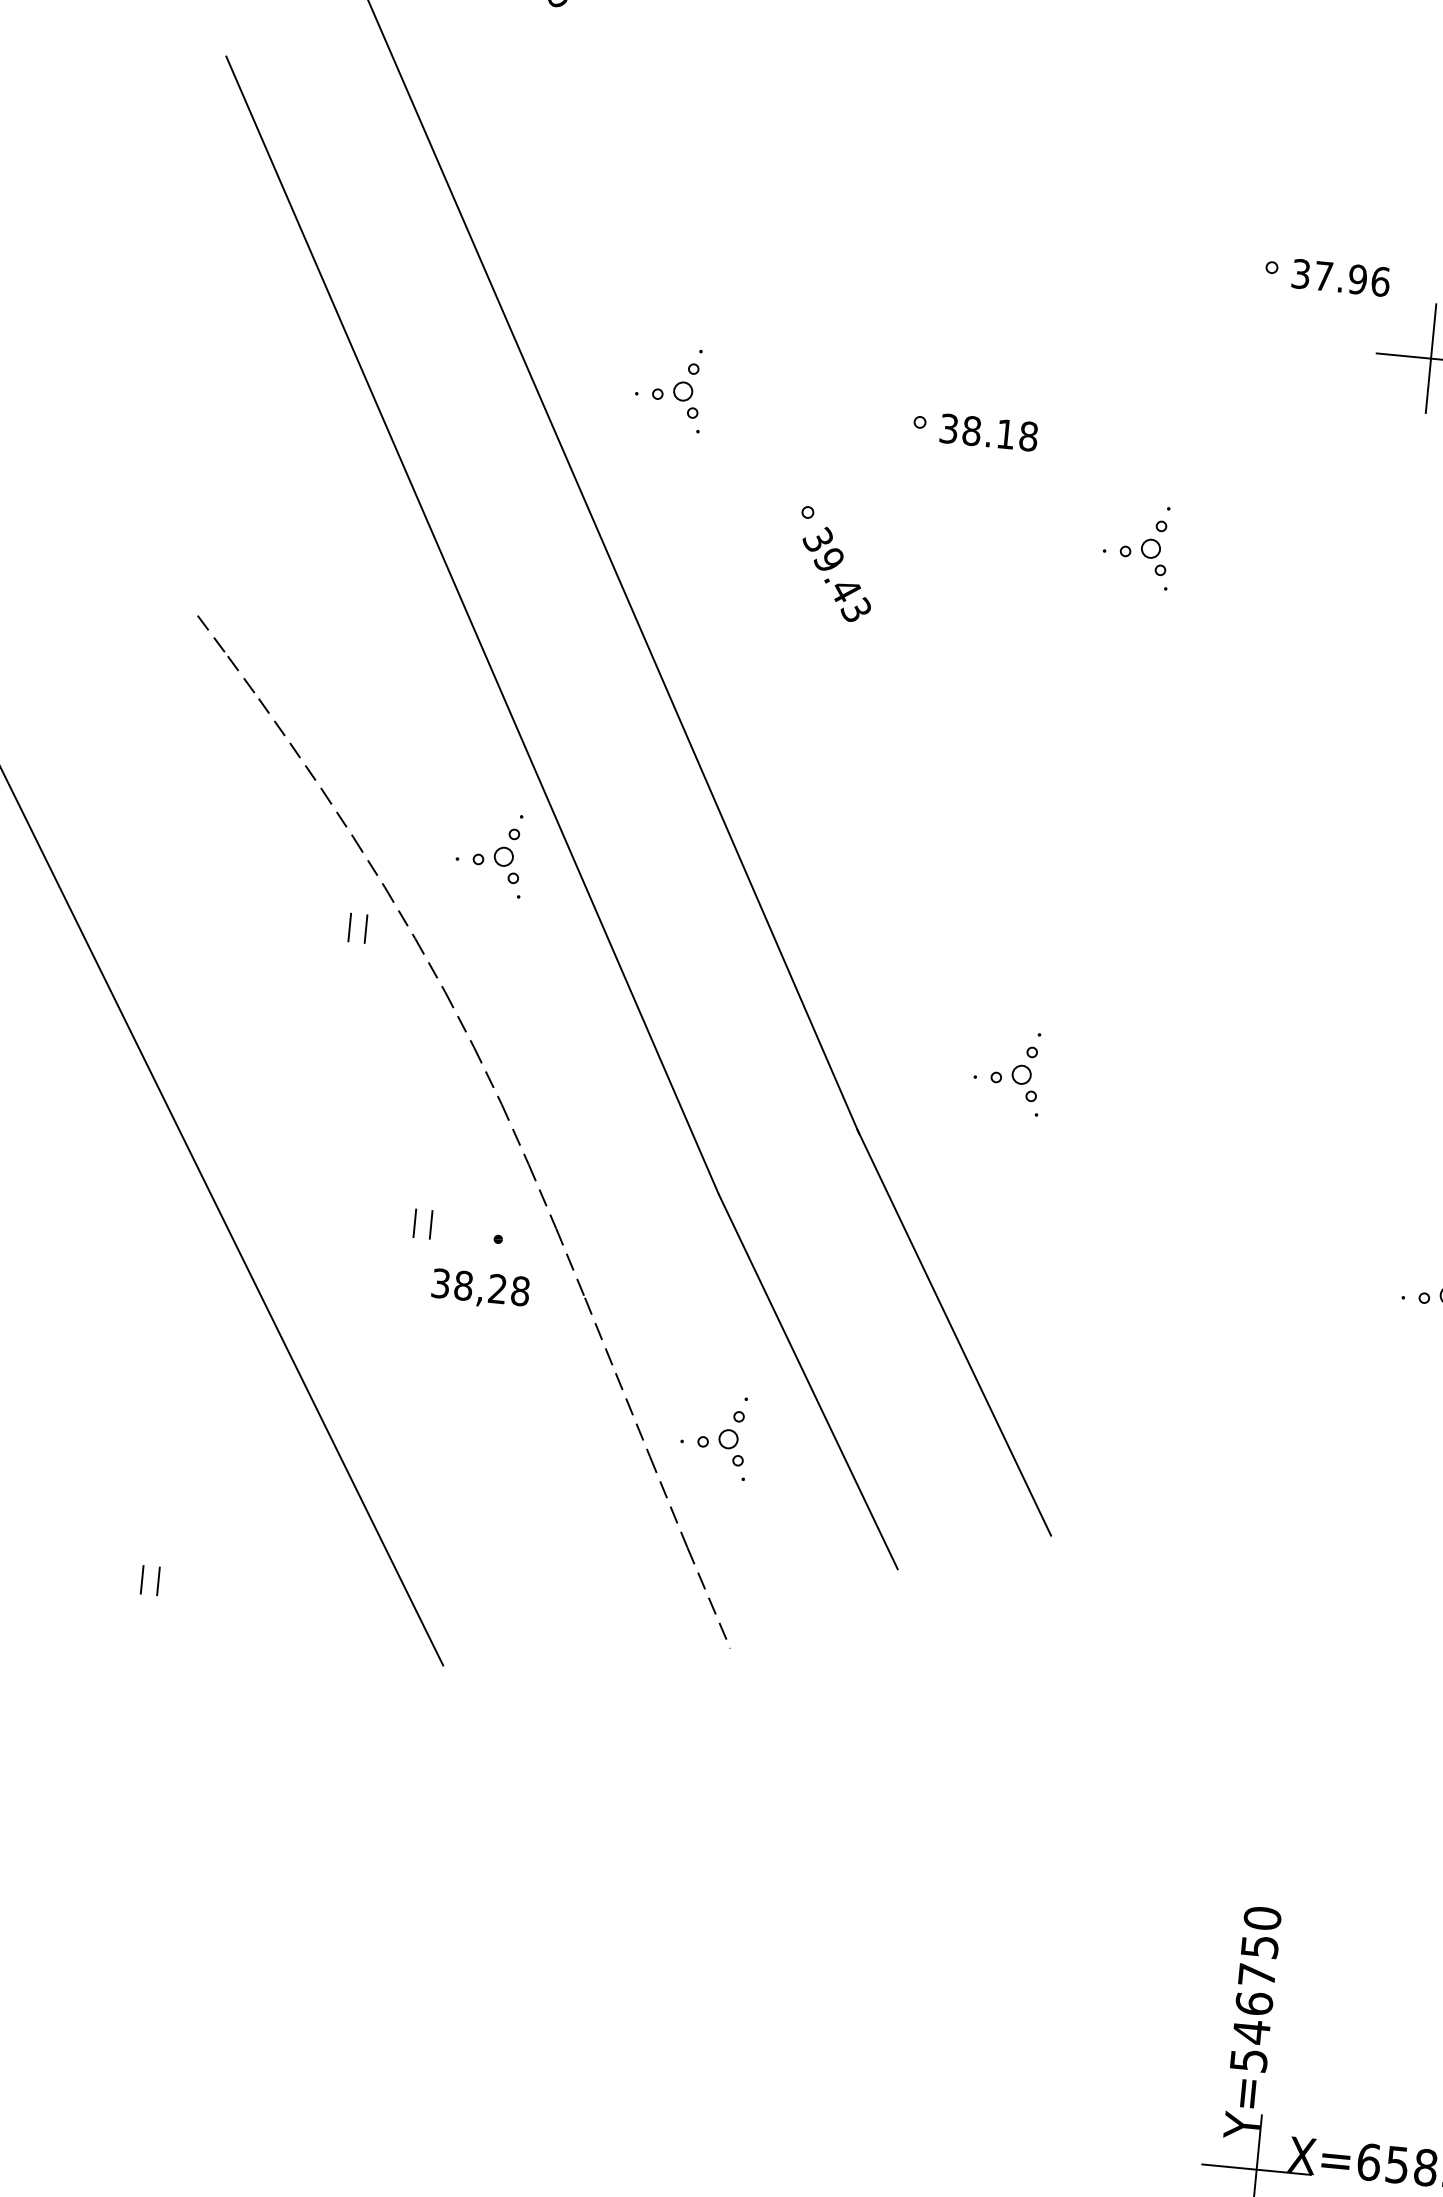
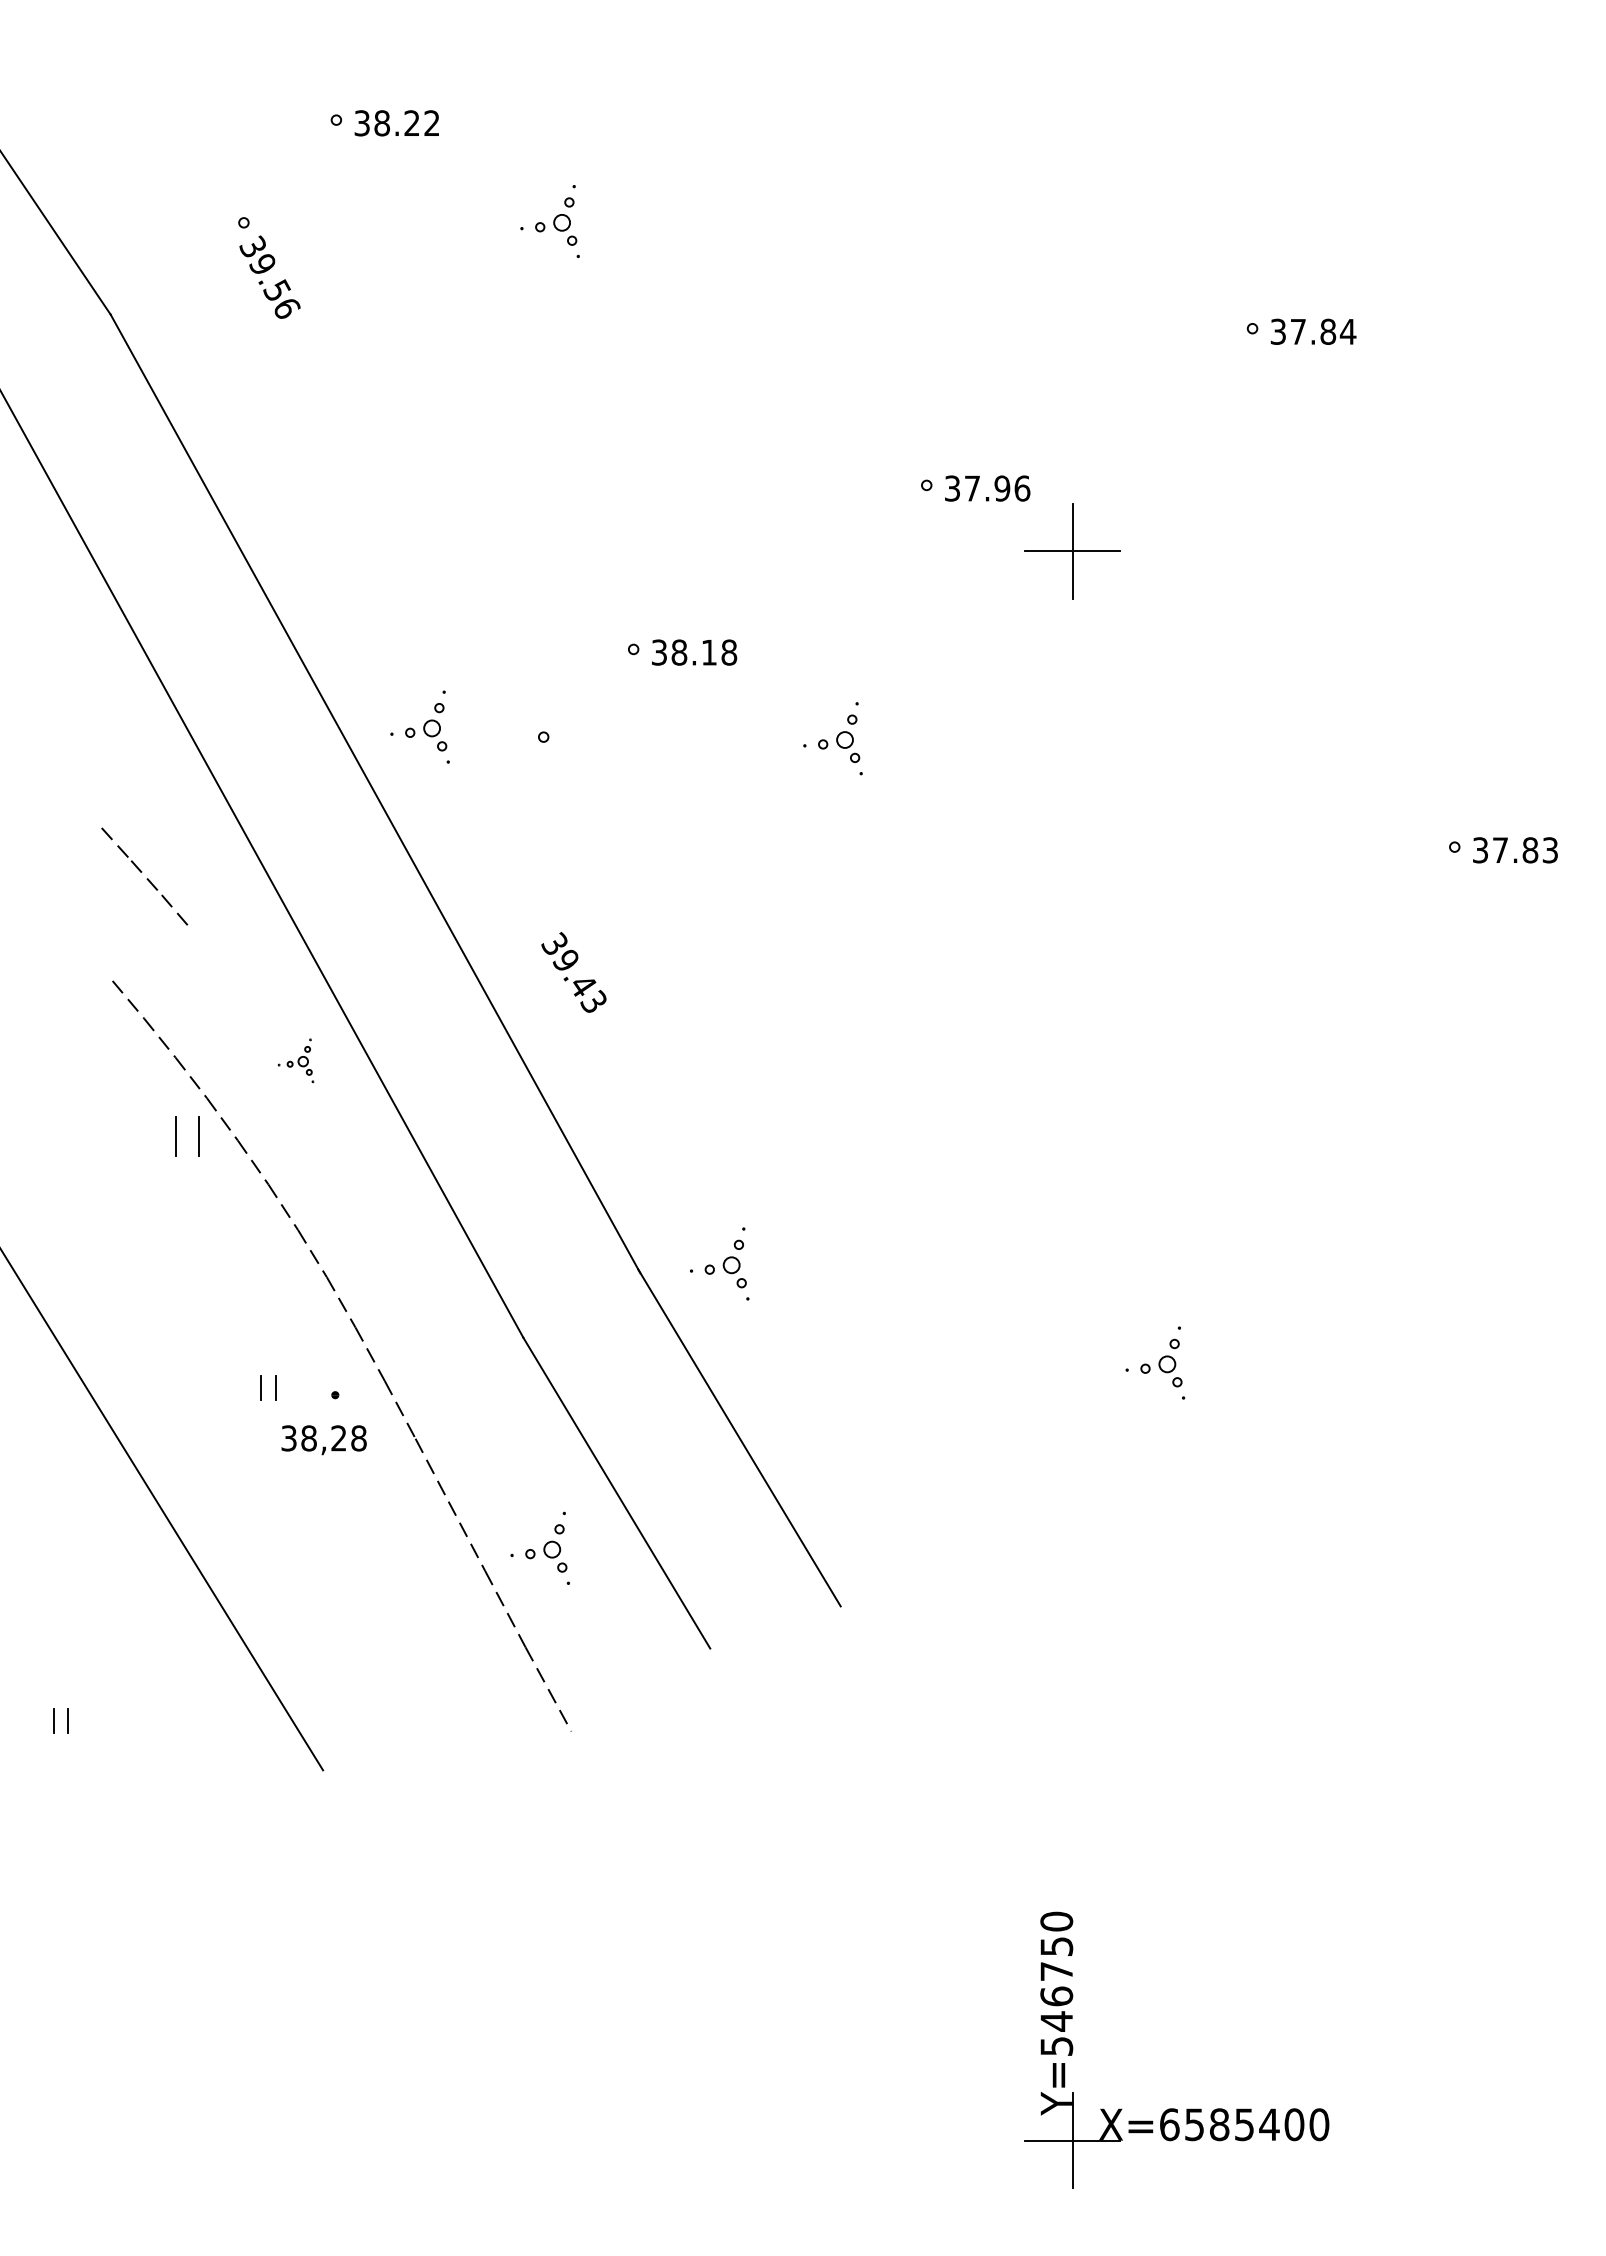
part: (669, 387) -> (419, 726), moved
text: (836, 574) -> (573, 972), moved
part: (241, 675) -> (144, 876), moved
part: (489, 853) -> (295, 1060), size x0.6
part: (357, 928) -> (186, 1136), size x1.6
part: (1008, 1071) -> (719, 1263), moved

